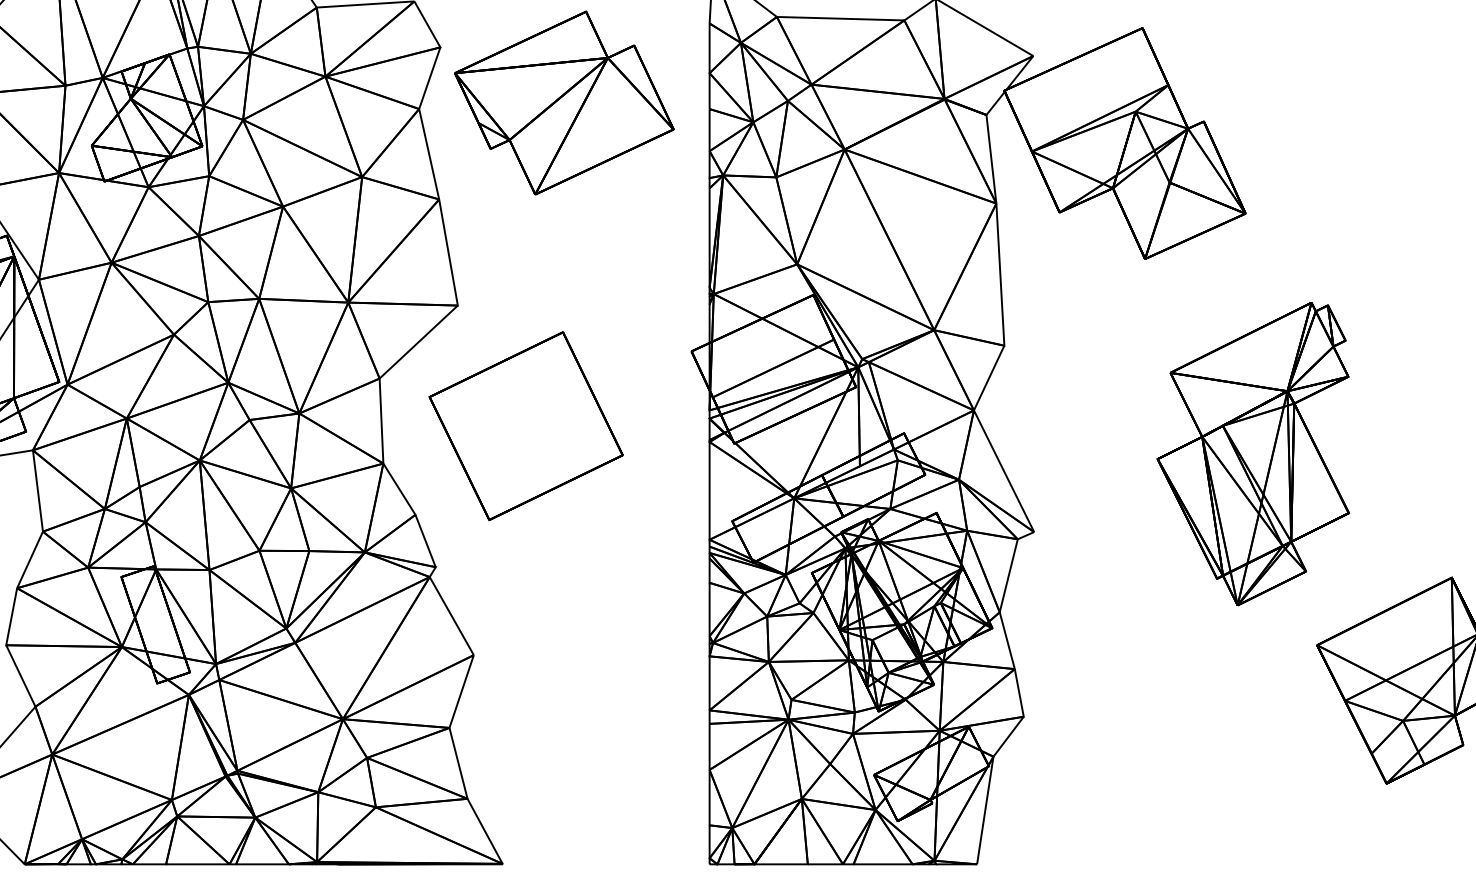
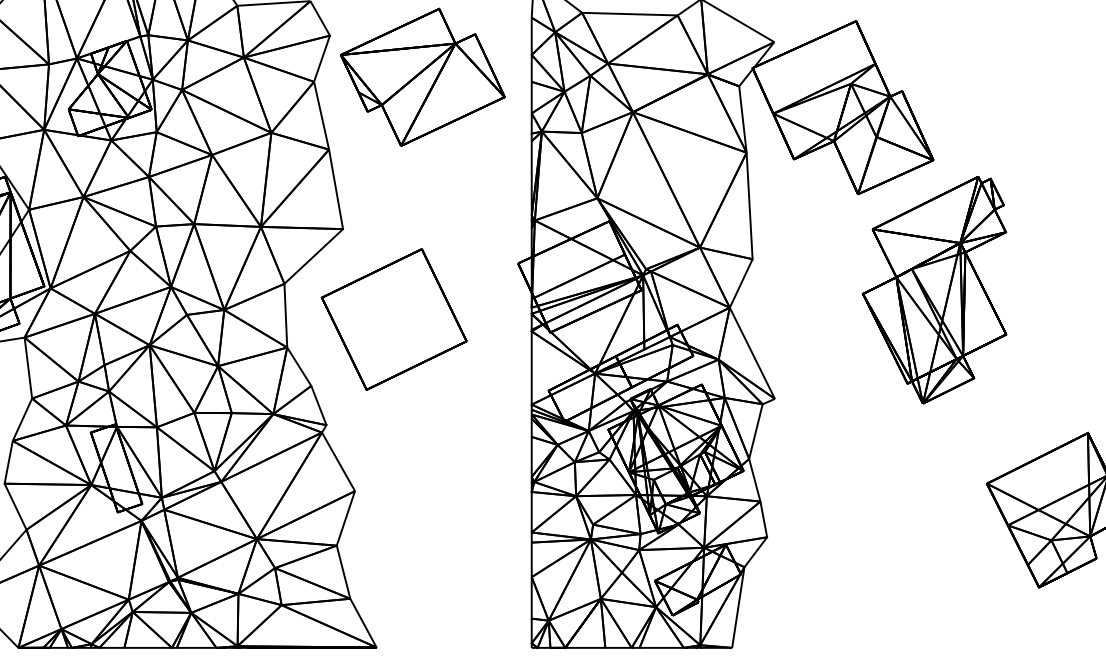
part: (1252, 454) -> (934, 290), moved

